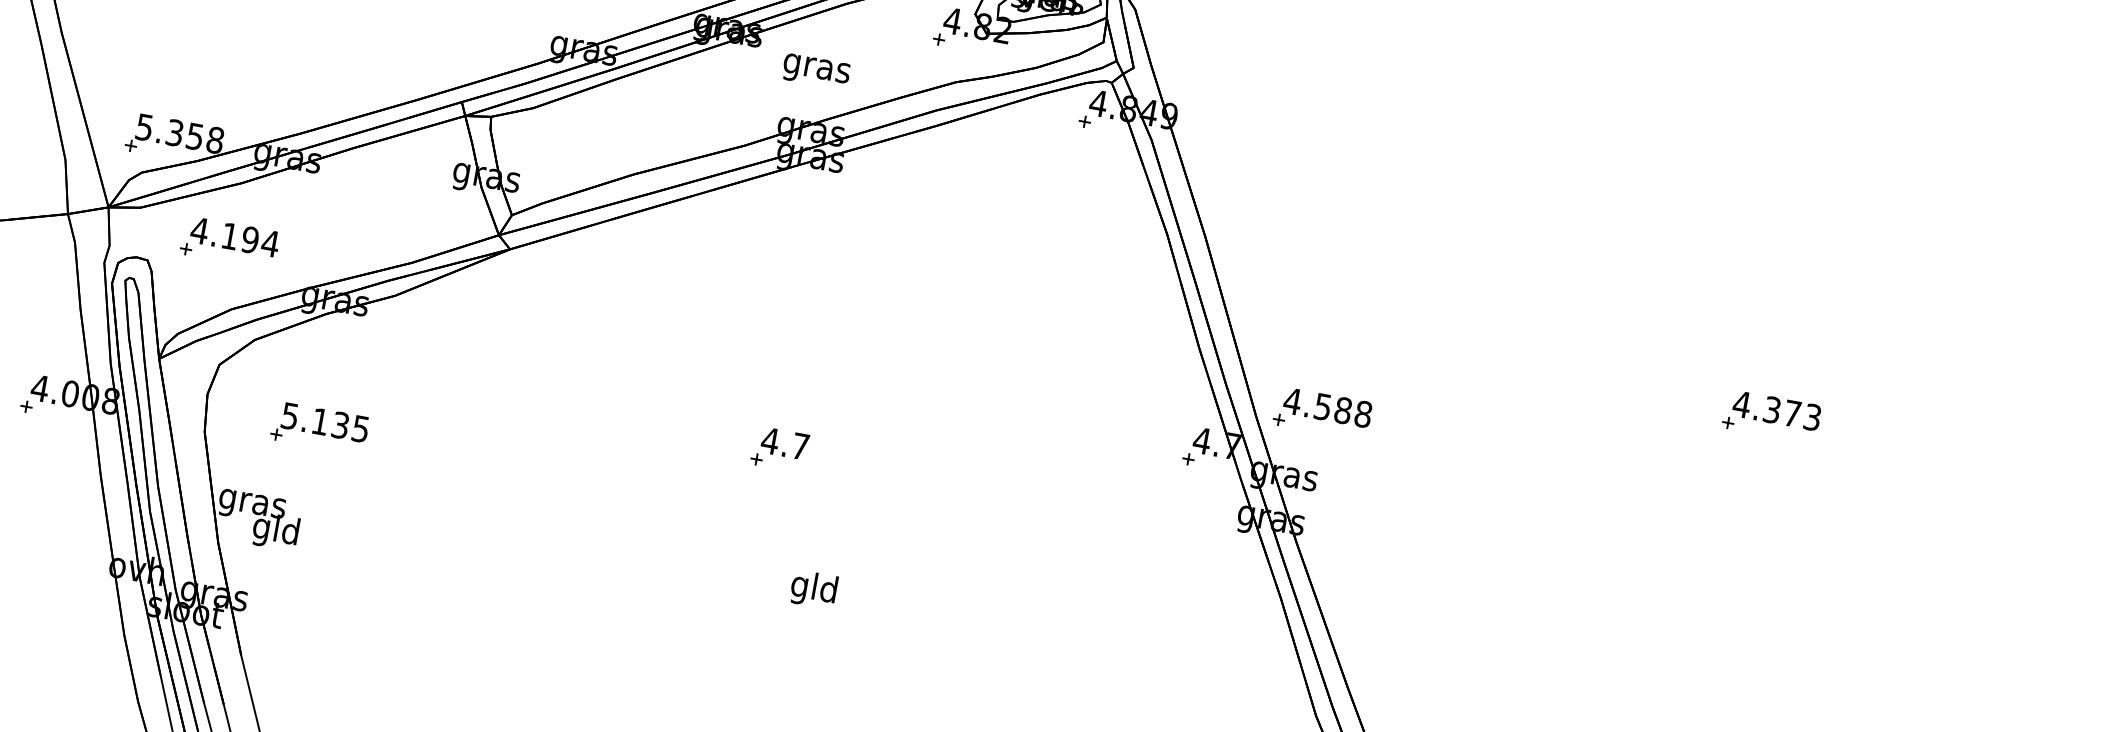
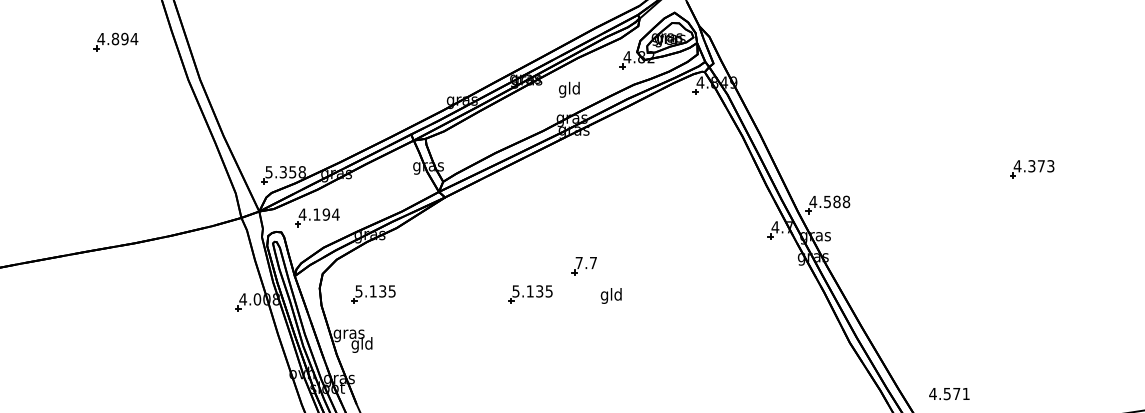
text: (816, 67) -> (569, 89), gras -> gld
text: (771, 439) -> (579, 262), 4.7 -> 7.7
part: (654, 489) -> (530, 294), added
text: (812, 588) -> (610, 295), moved

